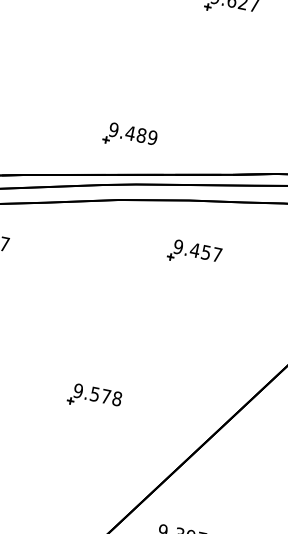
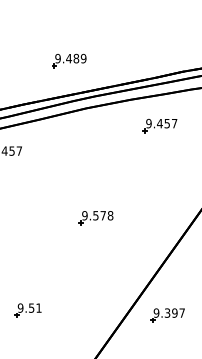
part: (130, 136) -> (69, 60), moved
part: (193, 254) -> (159, 126), moved
part: (93, 398) -> (95, 218), moved

